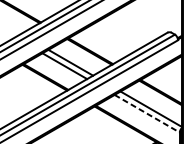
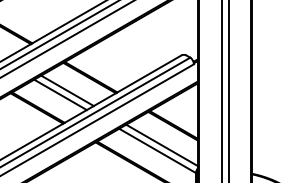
line: (147, 114) -> (158, 151), dashed -> solid

